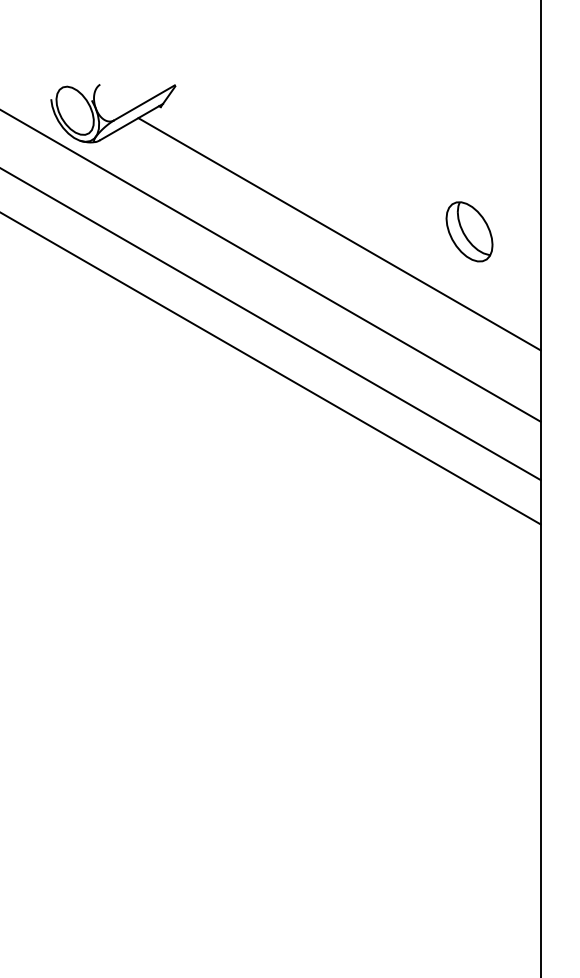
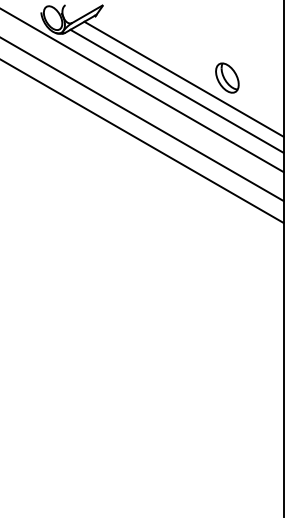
part: (469, 230) -> (227, 77), moved
line: (324, 256) -> (176, 90), added

